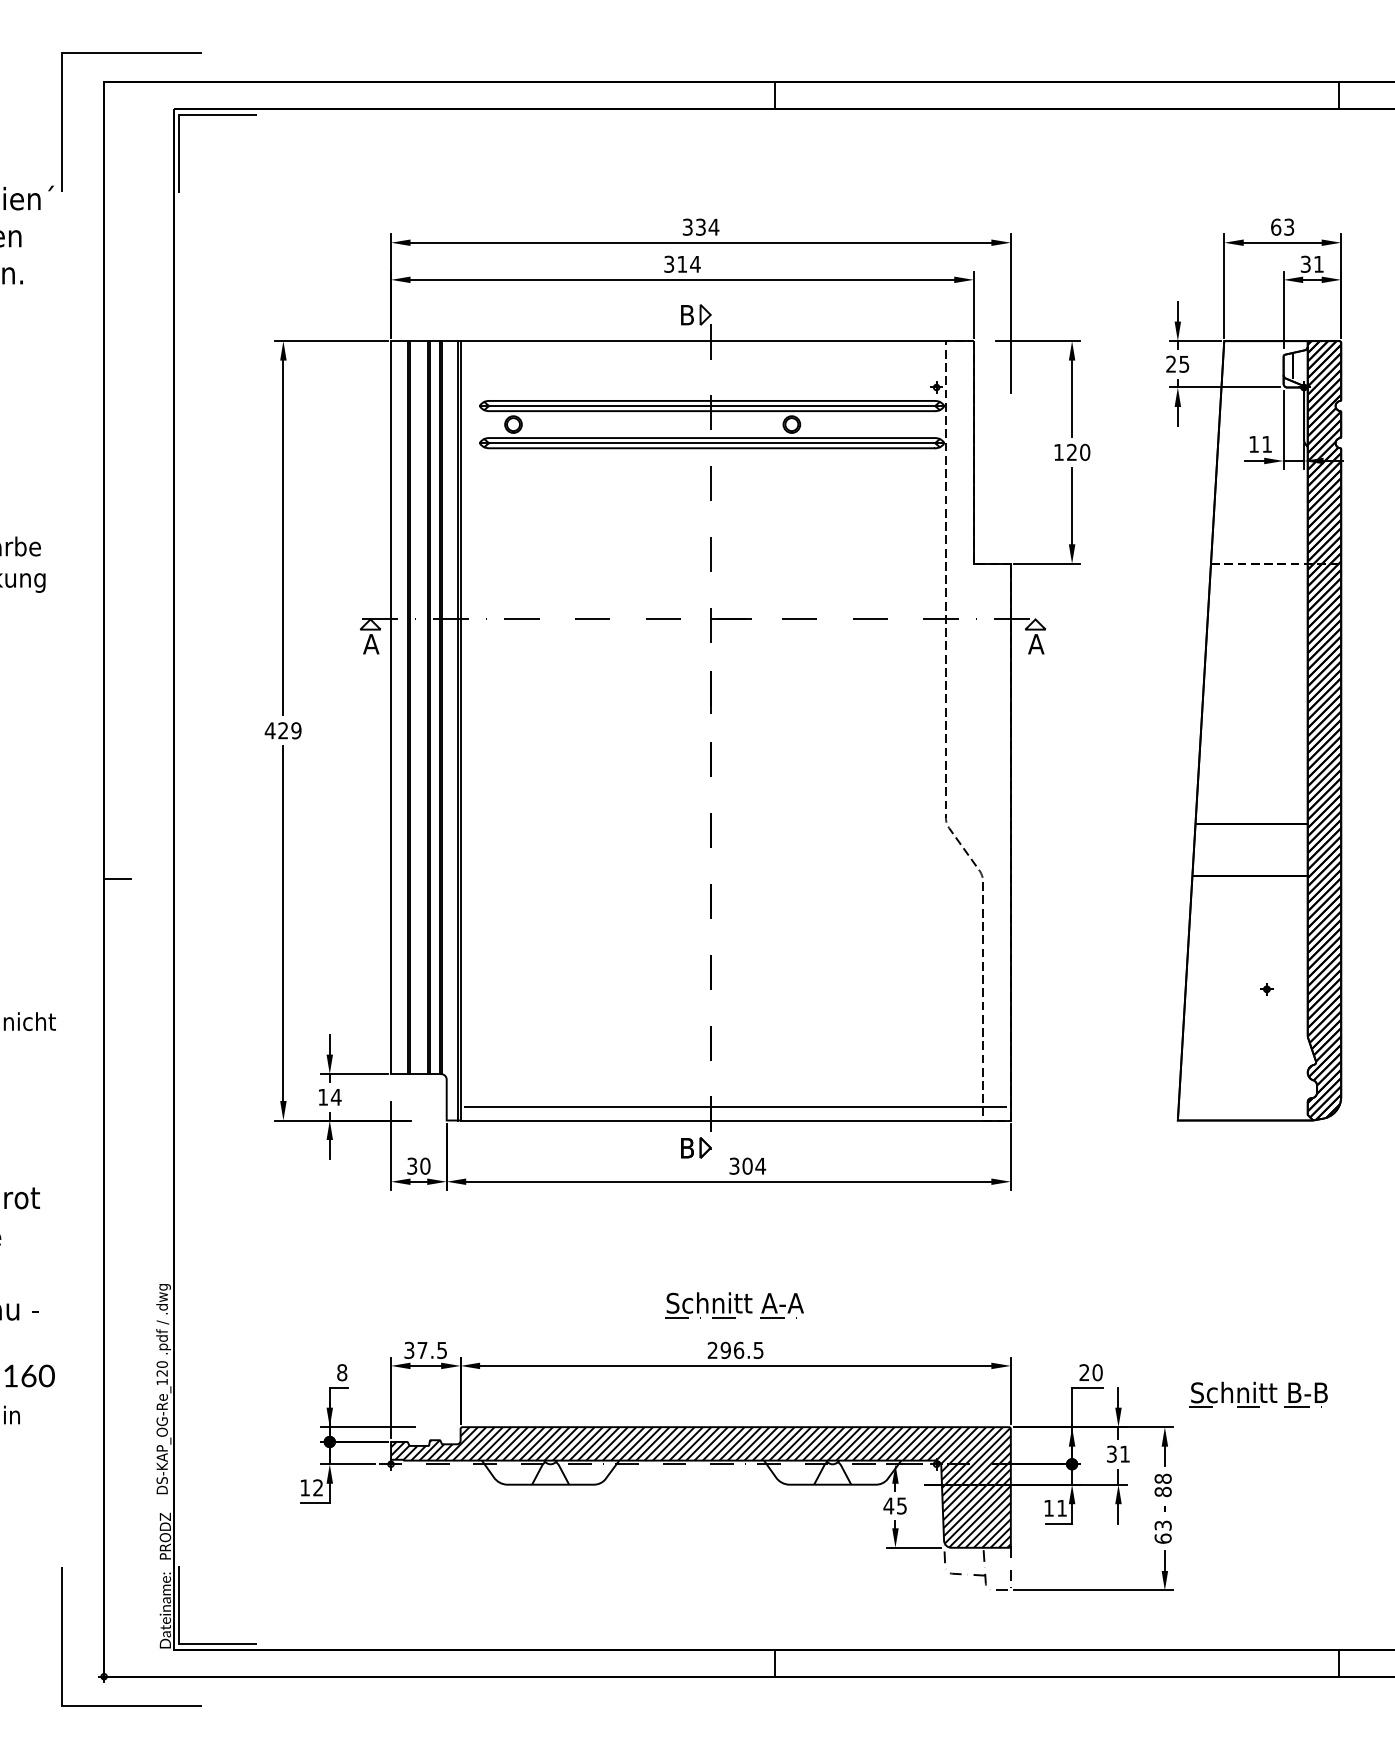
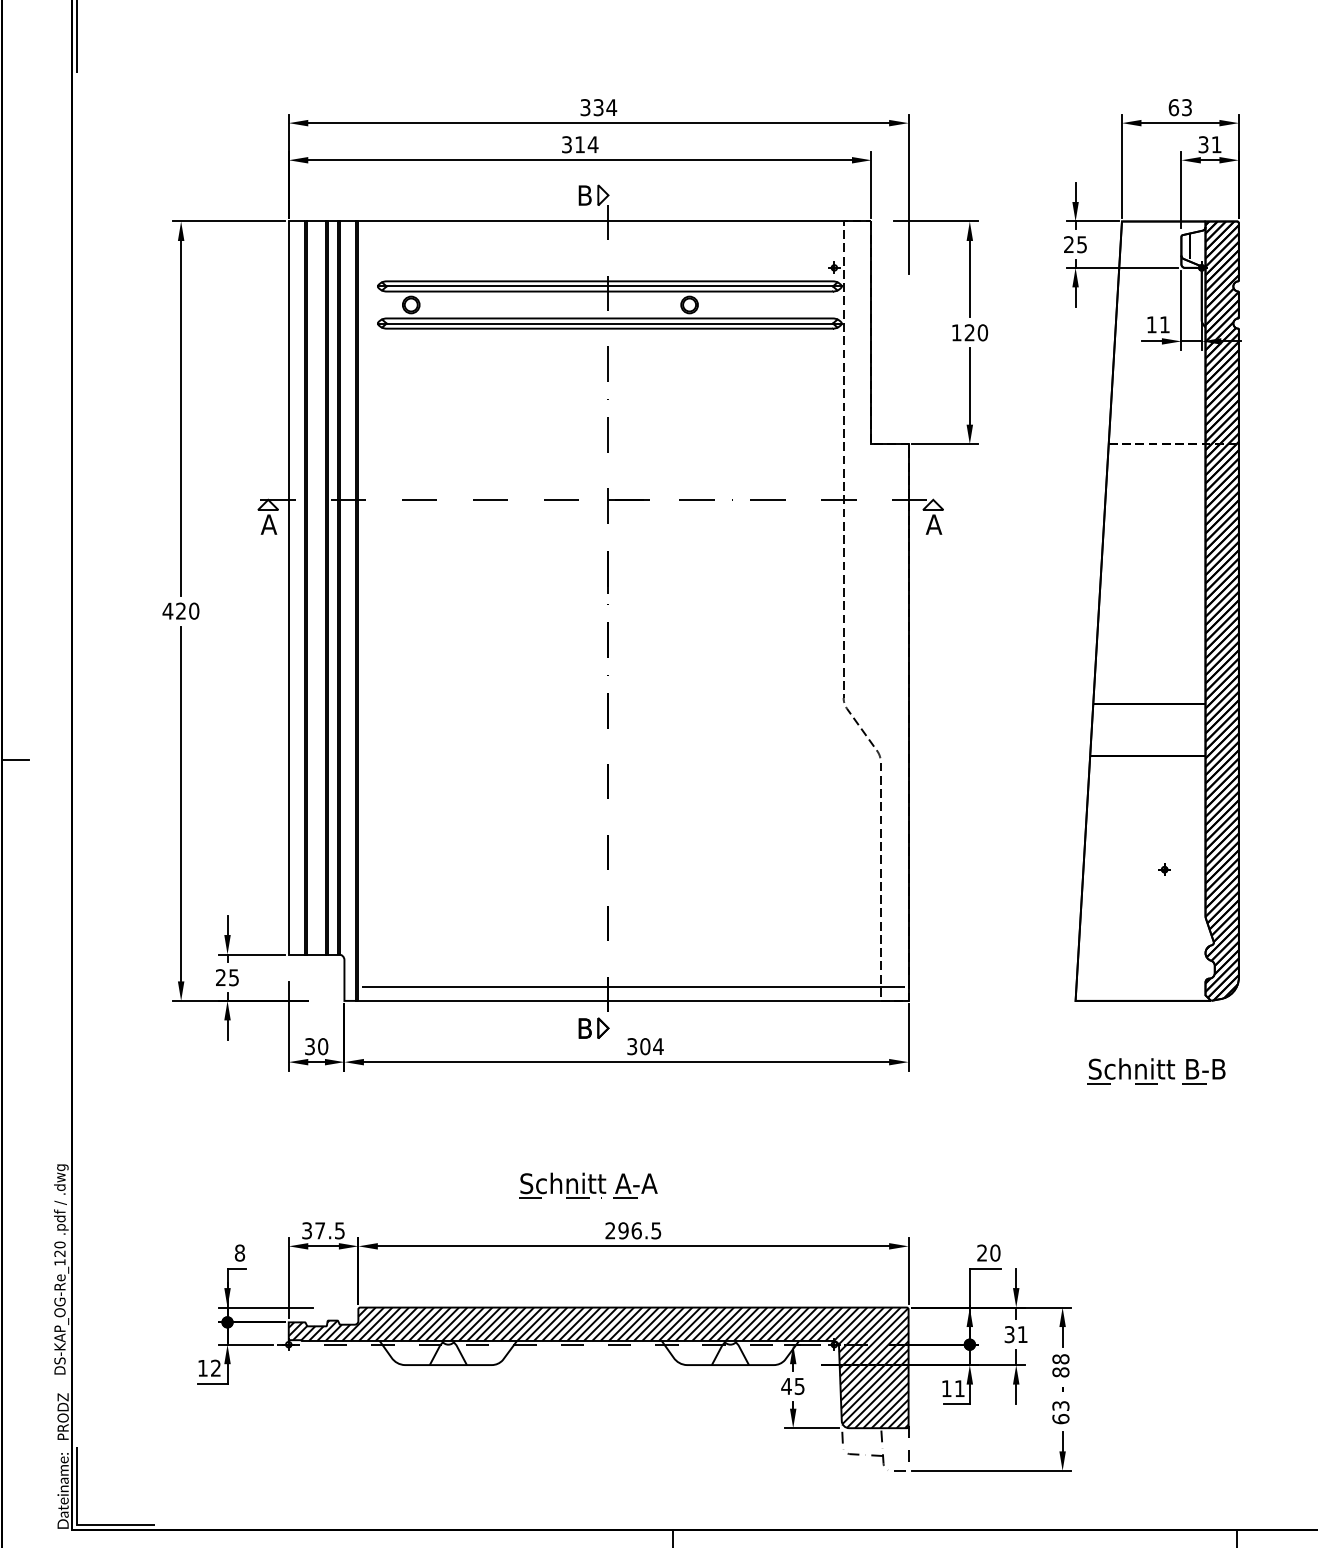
text: (296, 730) -> (194, 610), 429 -> 420
text: (329, 1096) -> (227, 976), 14 -> 25
part: (734, 1305) -> (588, 1185), moved
part: (1258, 1394) -> (1156, 1070), moved

